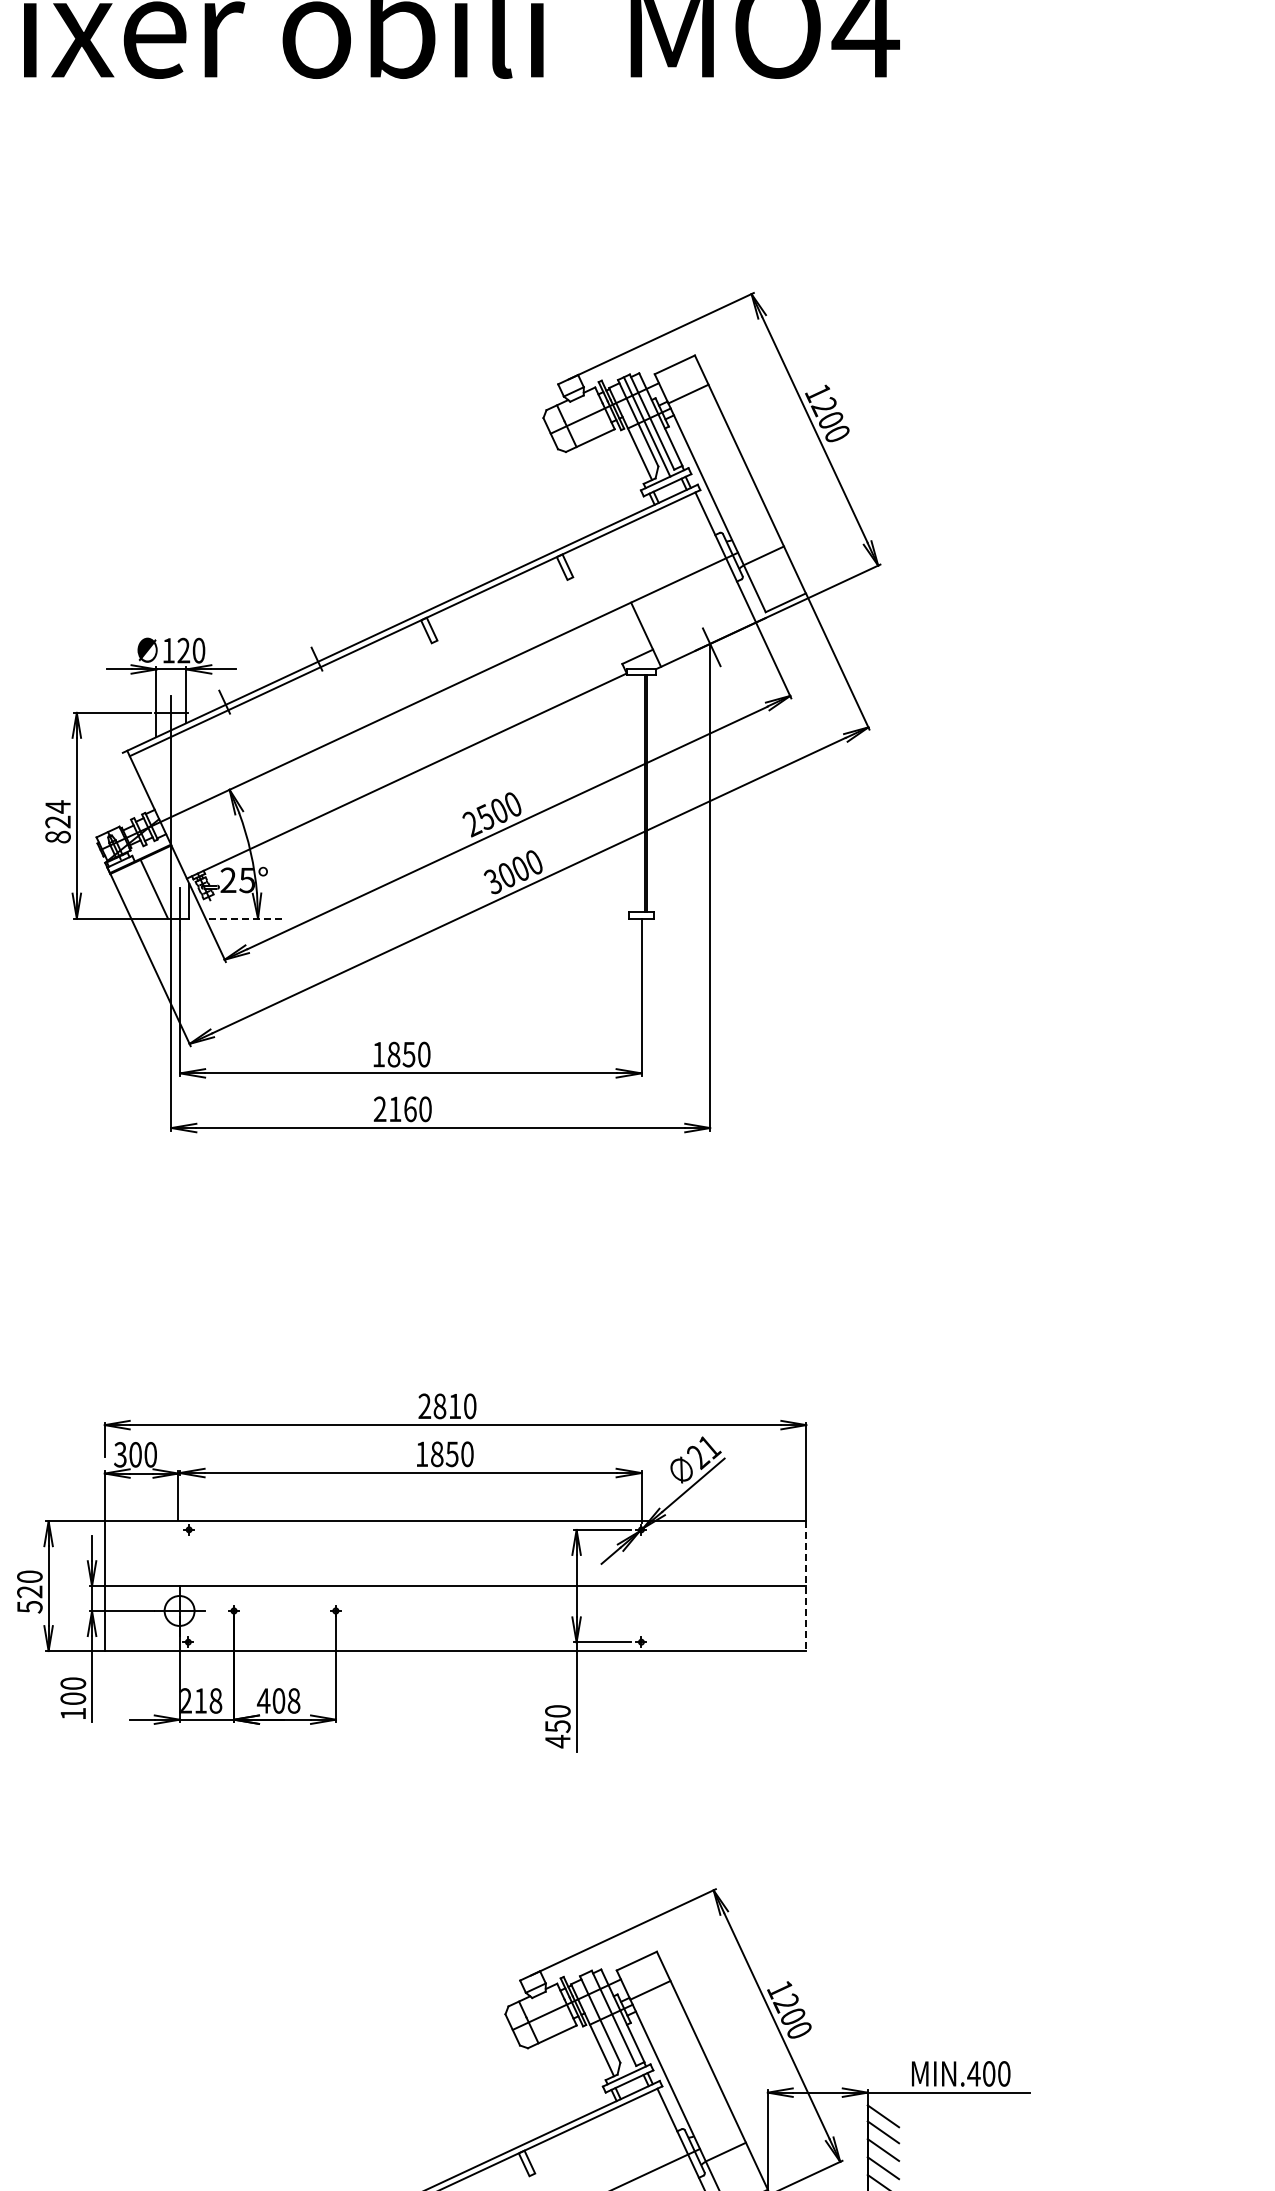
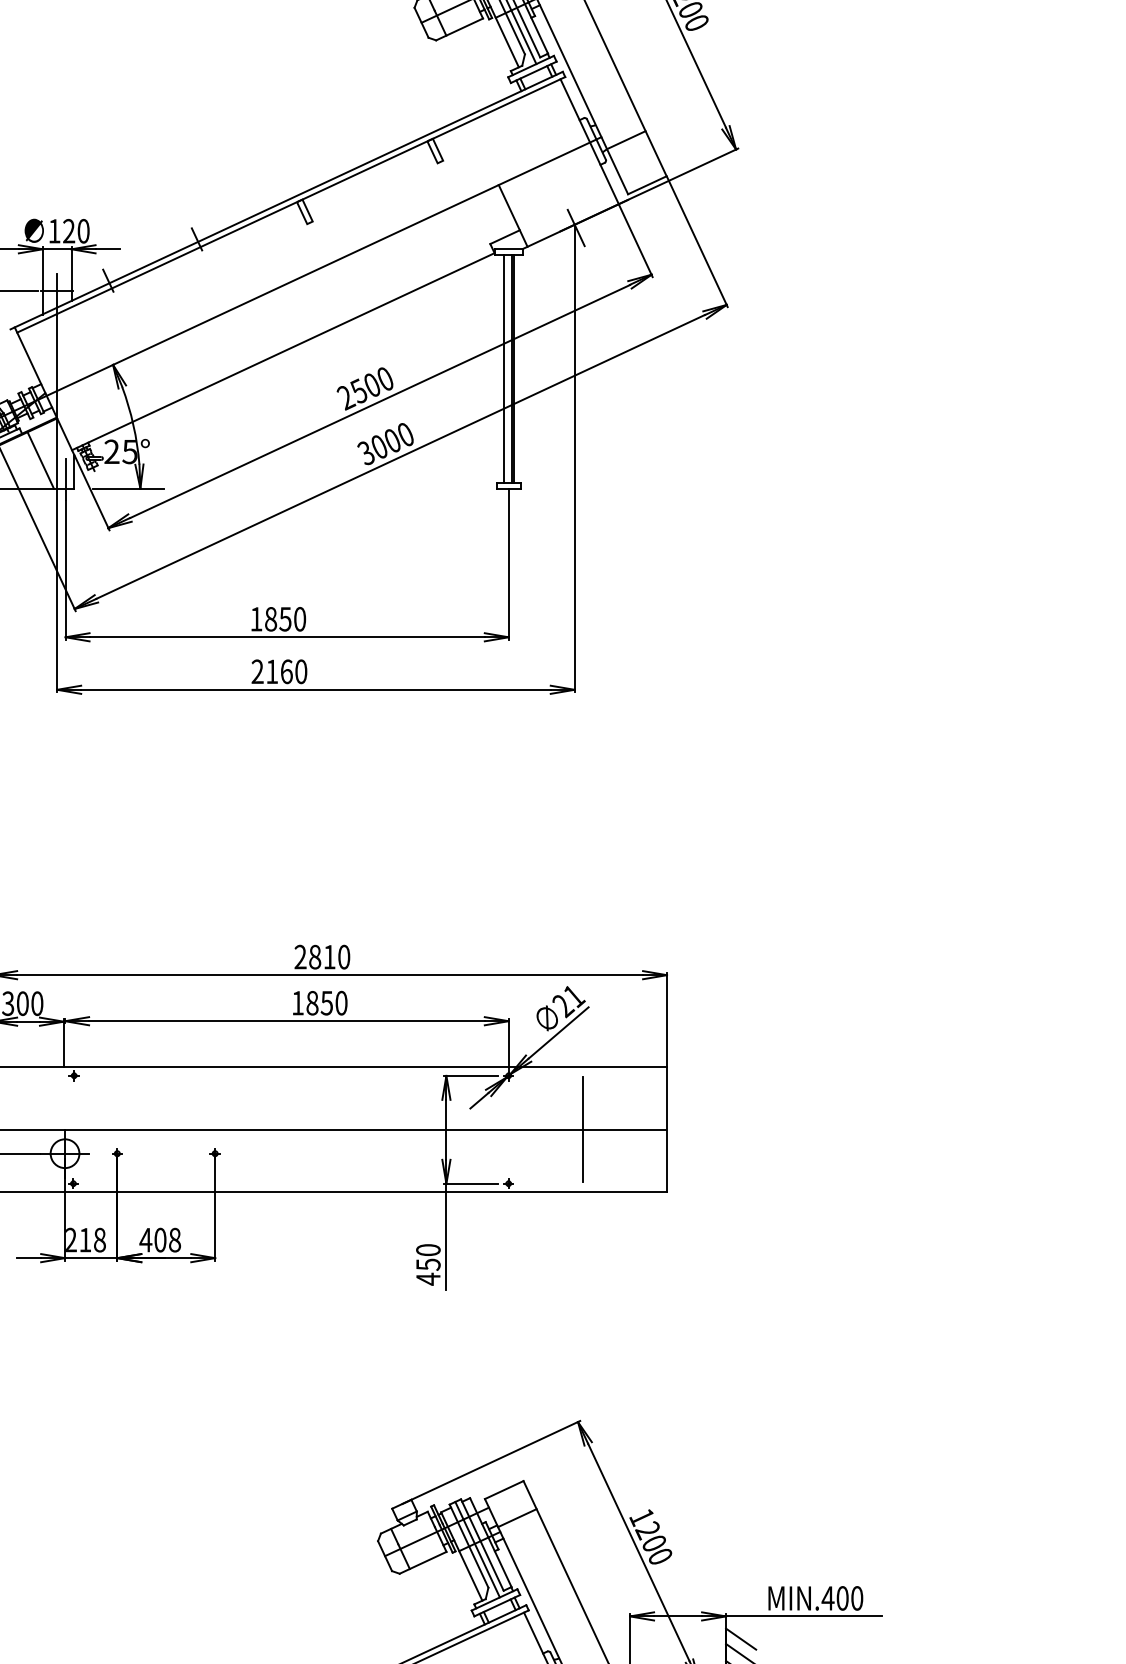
line: (636, 793) -> (503, 368), added
line: (246, 918) -> (129, 488), dashed -> solid
line: (718, 1585) -> (582, 1129), added
line: (806, 1586) -> (667, 1130), dashed -> solid
line: (608, 2022) -> (477, 1549), added

